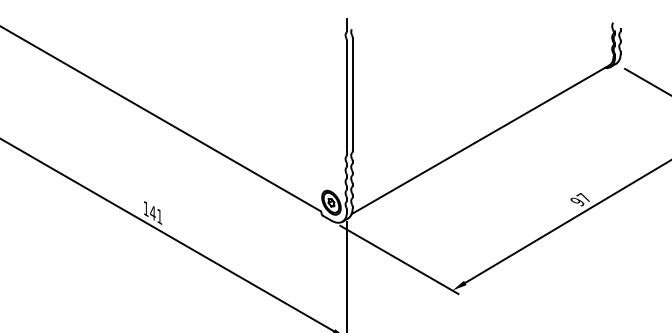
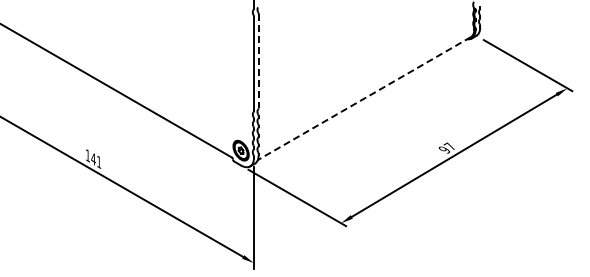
line: (352, 94) -> (258, 61), solid -> dashed
line: (479, 139) -> (363, 98), solid -> dashed

